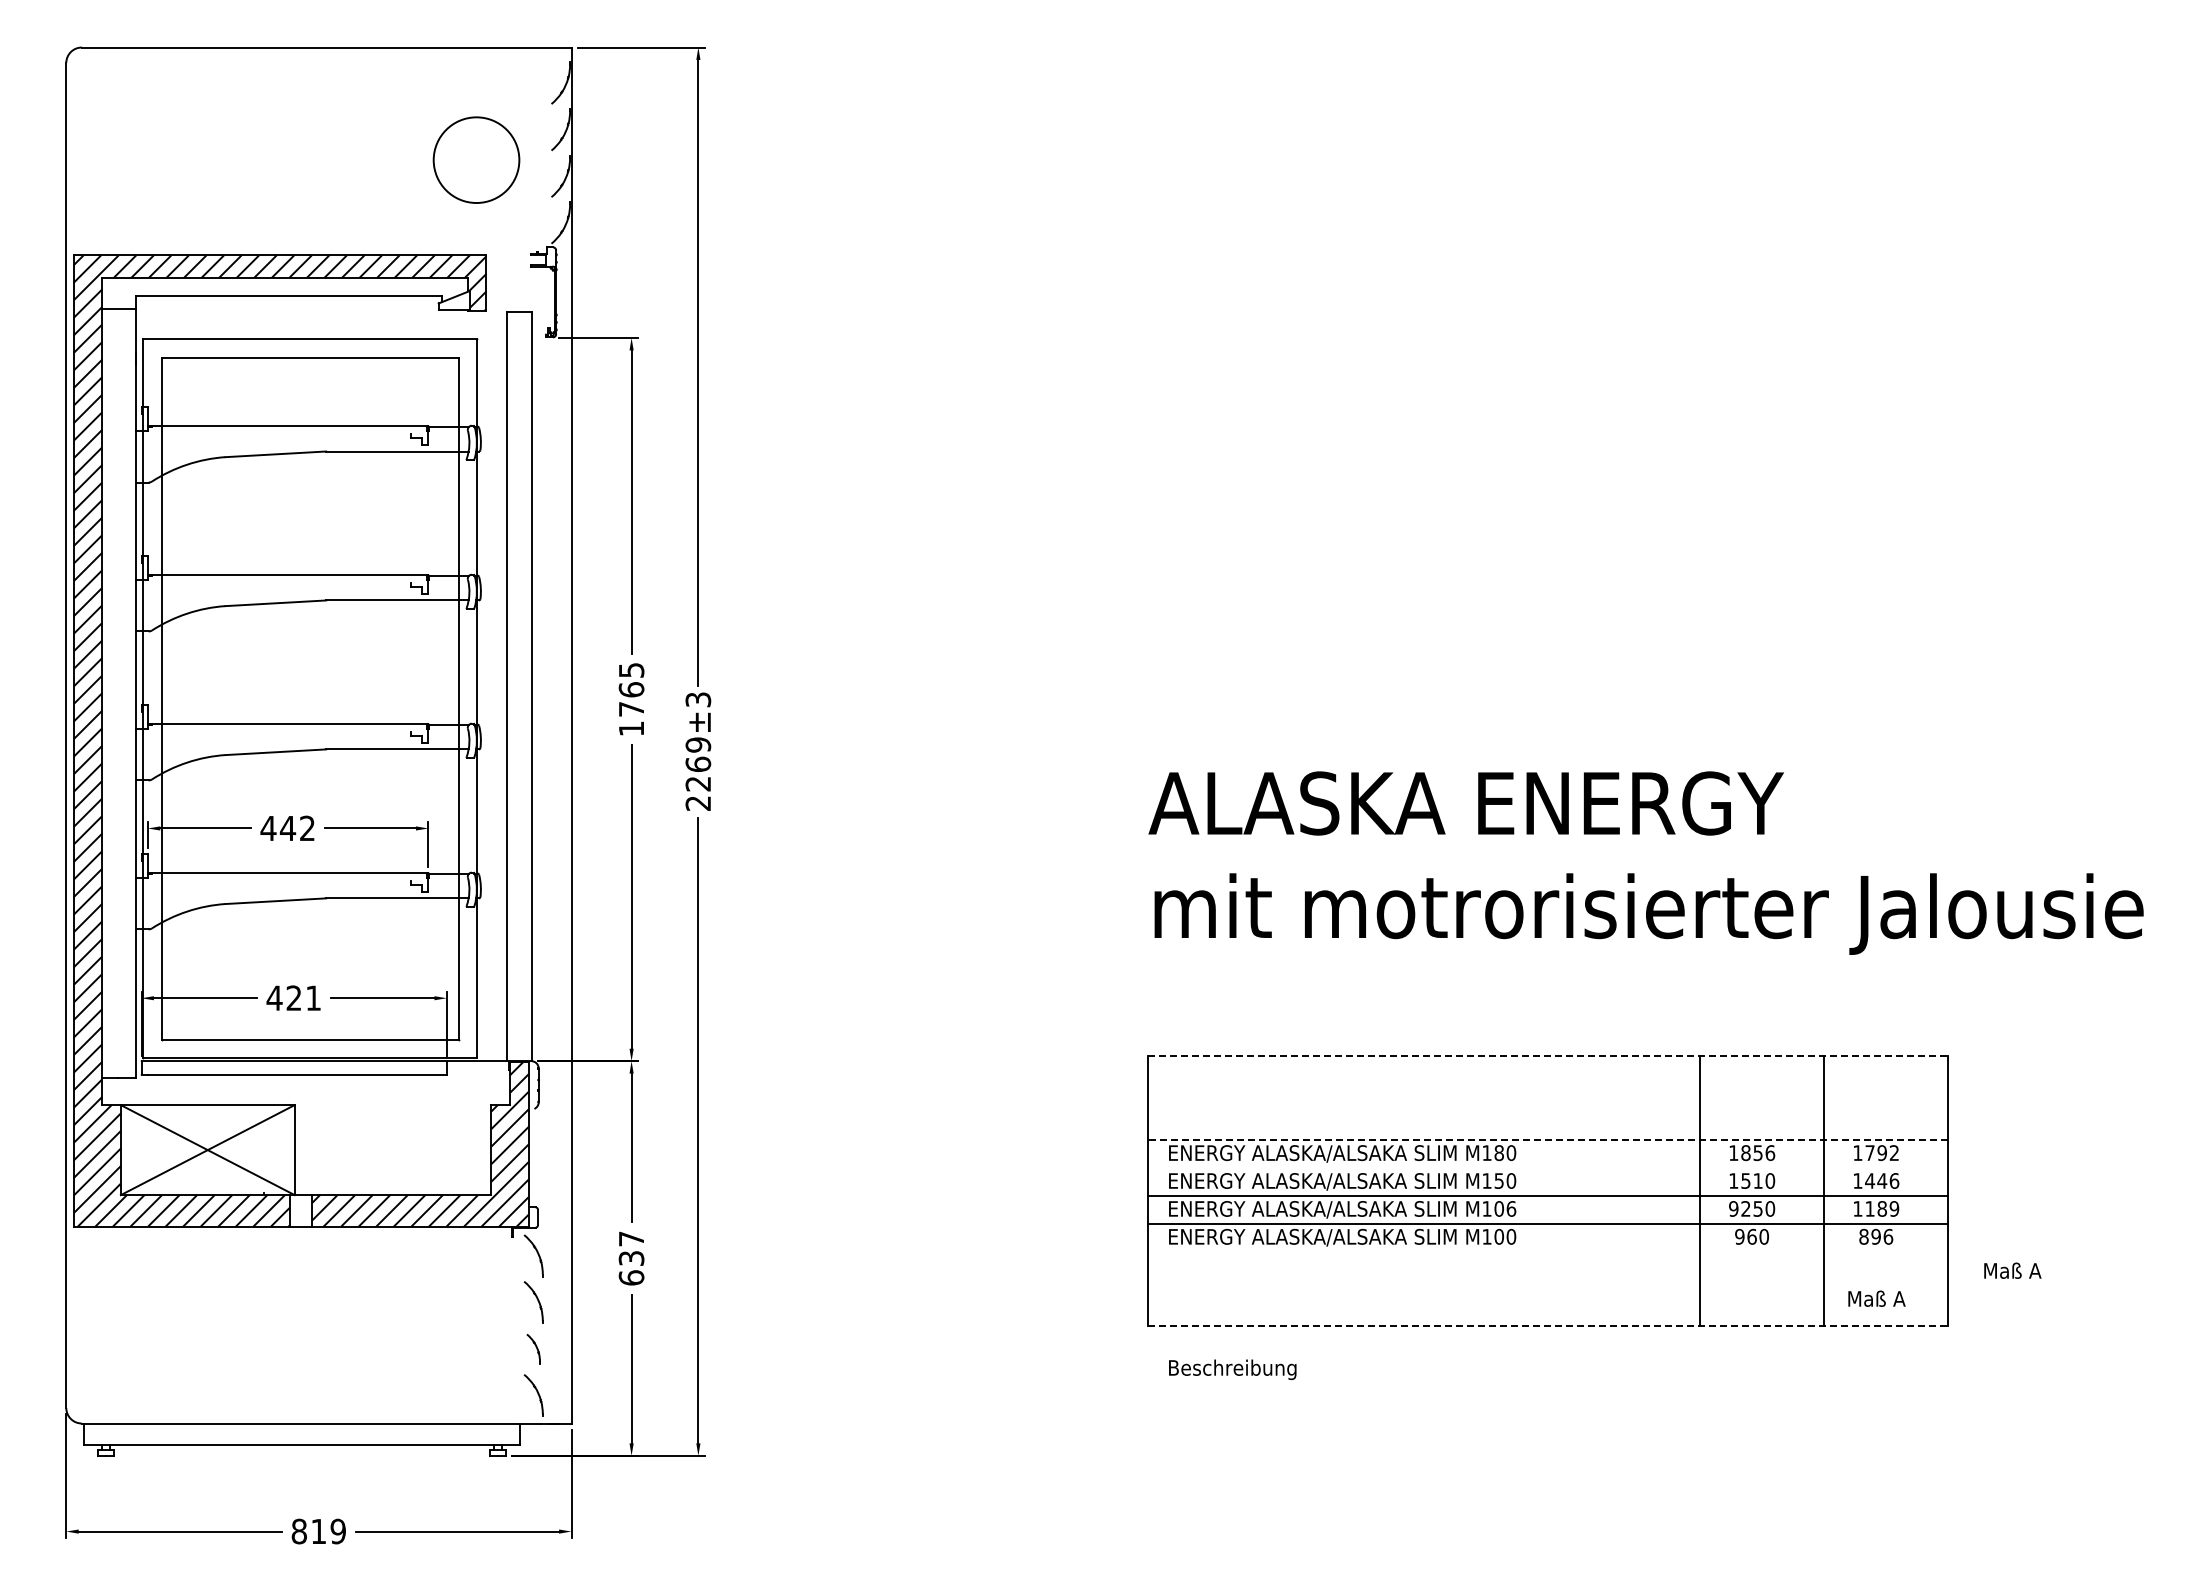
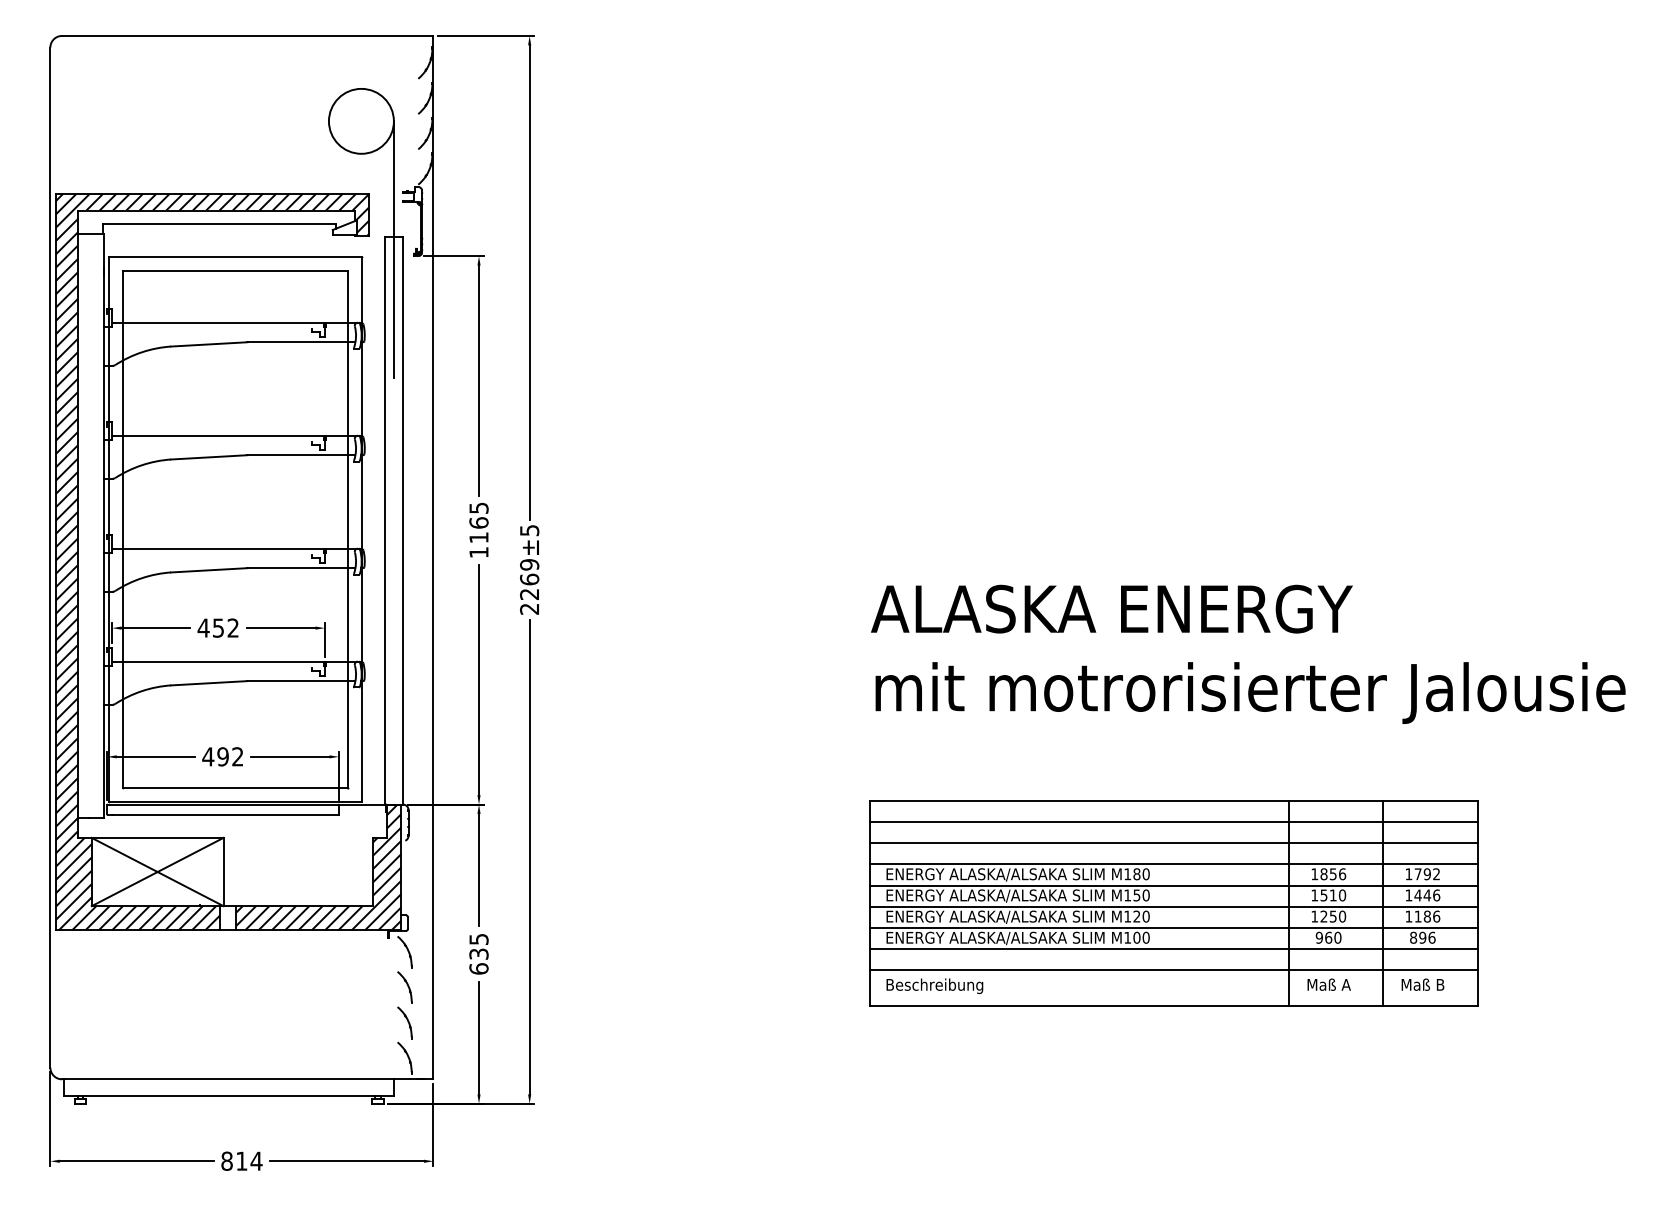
line: (519, 329) -> (394, 249), added
text: (697, 699) -> (528, 530), 2269±3 -> 2269±5
text: (631, 709) -> (478, 537), 1765 -> 1165
text: (287, 828) -> (218, 628), 442 -> 452
text: (303, 998) -> (230, 757), 421 -> 492
line: (1548, 1056) -> (1174, 801), dashed -> solid
line: (1547, 1084) -> (1173, 822), added
line: (1547, 1112) -> (1173, 843), added
line: (1547, 1140) -> (1173, 864), dashed -> solid
line: (1547, 1168) -> (1173, 885), added
text: (1505, 1208) -> (1141, 916), M106 -> M120
text: (1733, 1208) -> (1314, 916), 9250 -> 1250
text: (1894, 1208) -> (1436, 916), 1189 -> 1186
text: (631, 1238) -> (478, 939), 637 -> 635
line: (1547, 1251) -> (1173, 948), added
text: (2012, 1270) -> (1328, 984), moved
line: (1547, 1279) -> (1173, 970), added
text: (1899, 1298) -> (1440, 984), Maß A -> Maß B
line: (1548, 1326) -> (1174, 1005), dashed -> solid
part: (533, 1348) -> (404, 1022), size x1.43
text: (1232, 1369) -> (934, 986), moved
text: (338, 1531) -> (256, 1161), 819 -> 814

